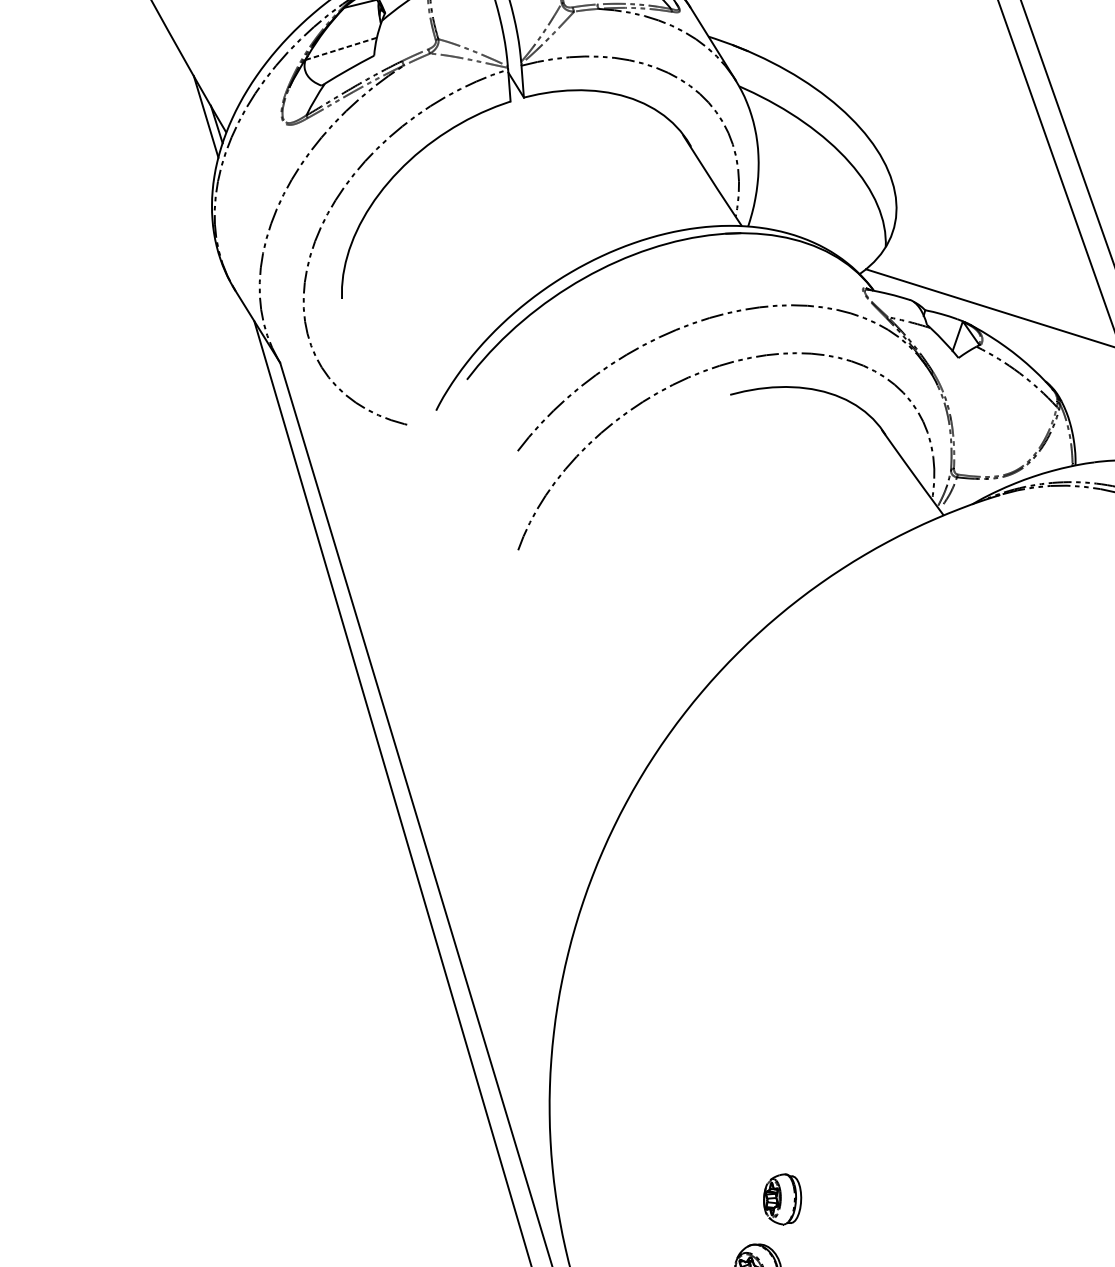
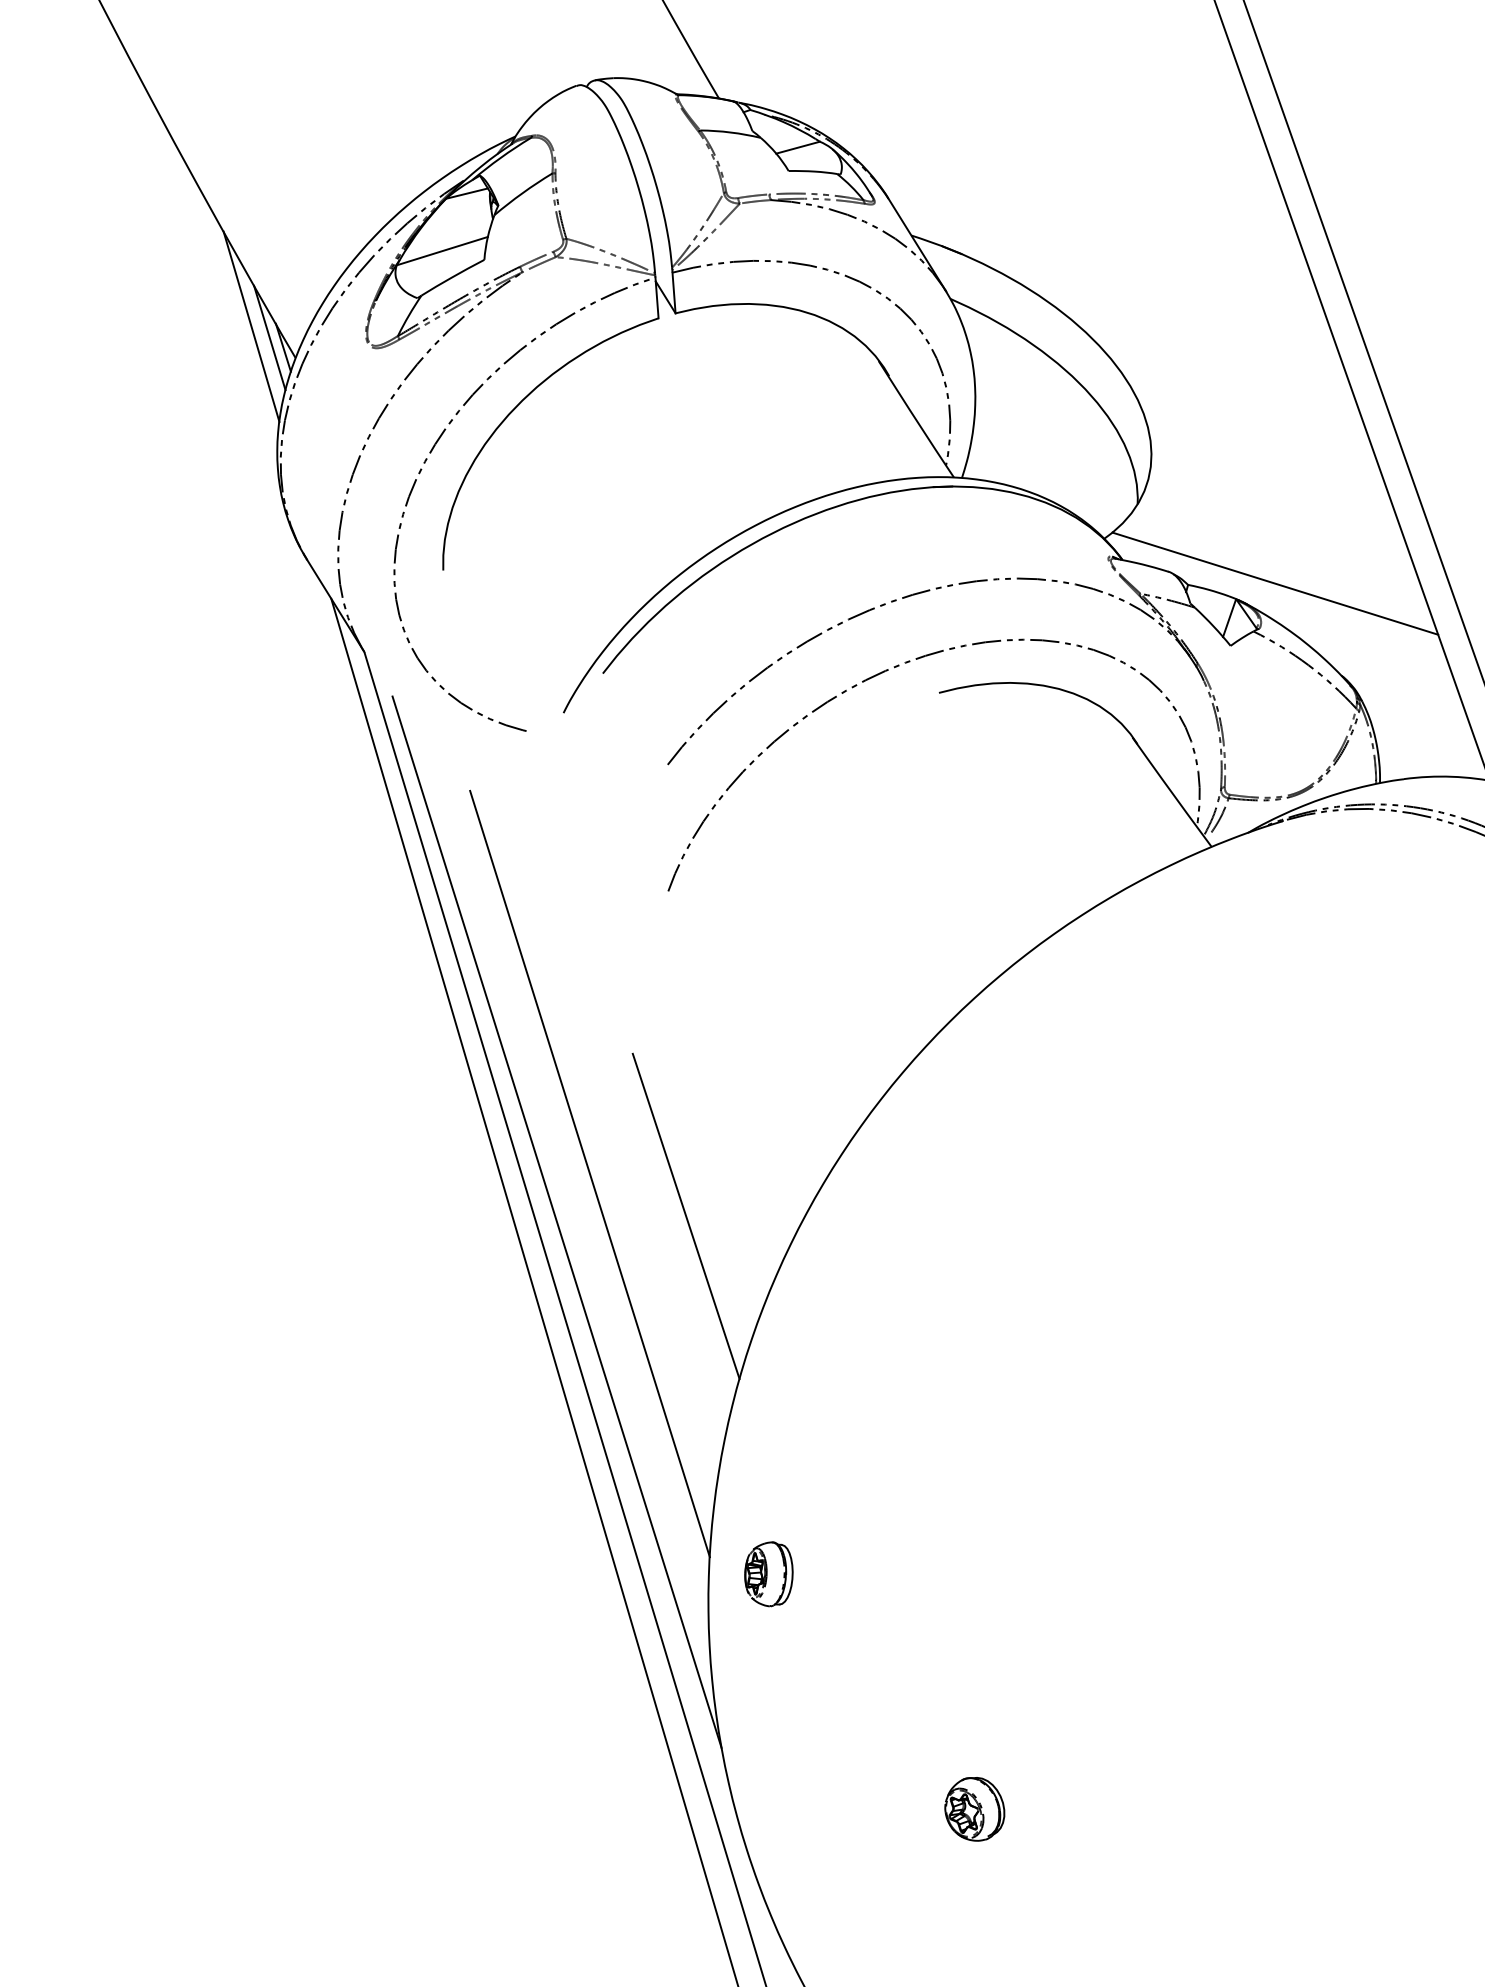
line: (341, 49) -> (442, 251), dashed -> solid
line: (191, 107) -> (251, 326), added
line: (456, 771) -> (589, 1173), added
line: (531, 804) -> (685, 1215), added
line: (430, 808) -> (556, 1221), added
part: (782, 1199) -> (768, 1574), moved

